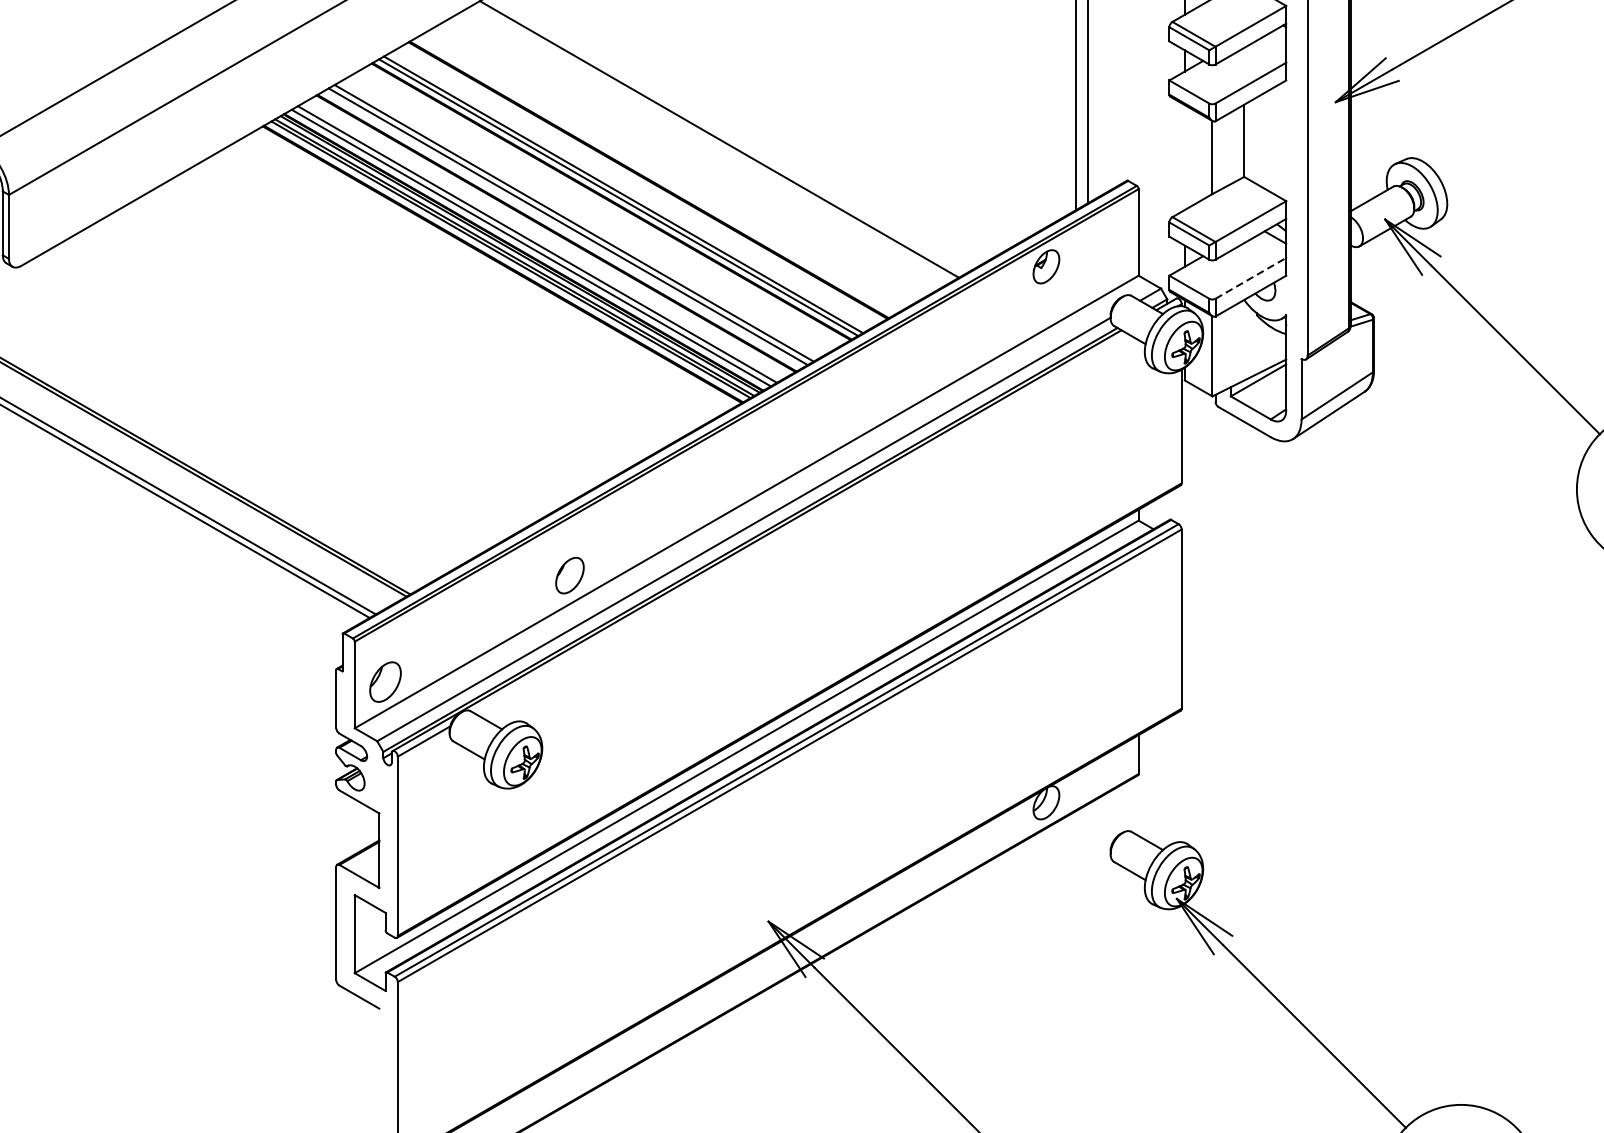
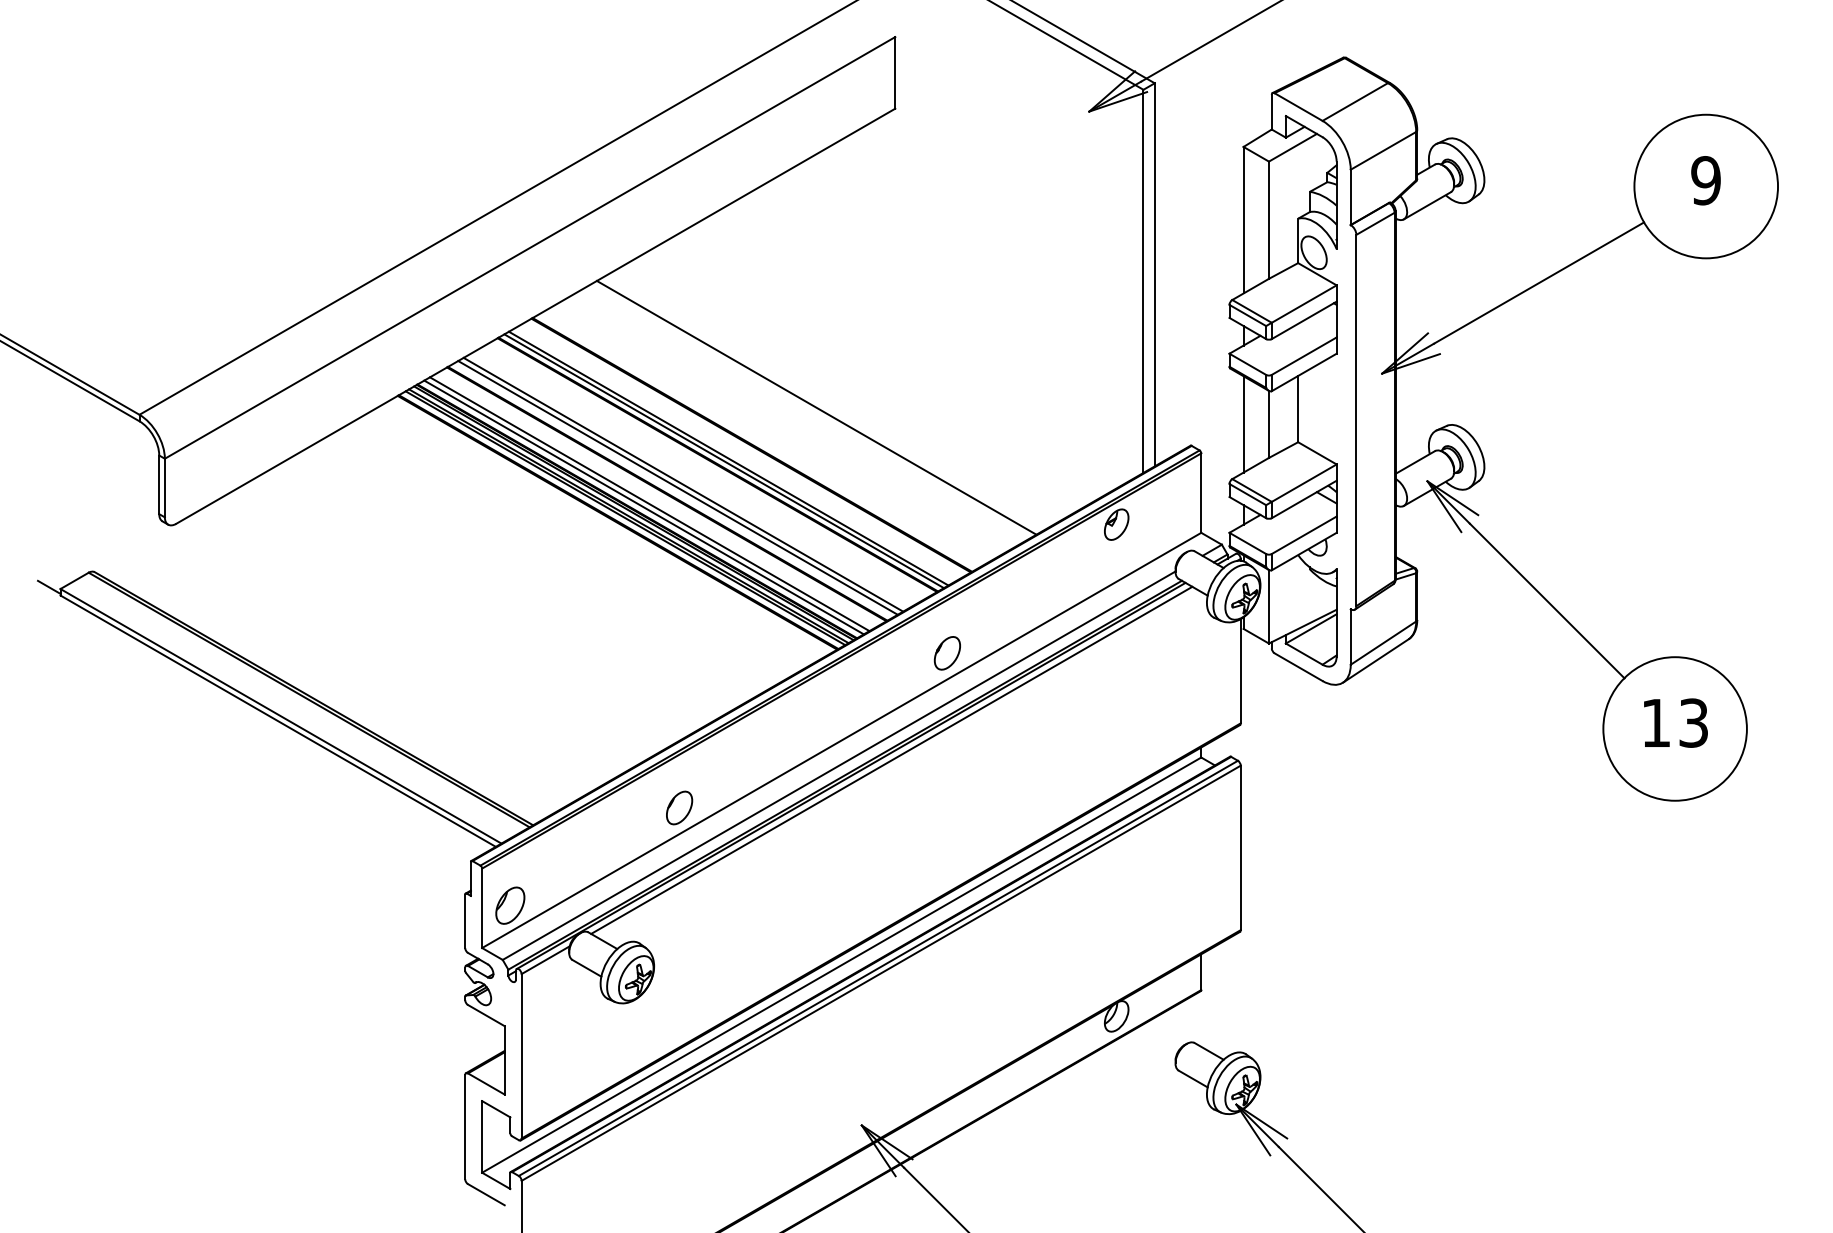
line: (1184, 157) -> (1243, 424), added
line: (1251, 278) -> (1304, 535), dashed -> solid
part: (860, 407) -> (946, 653), added
line: (800, 522) -> (891, 759), added

